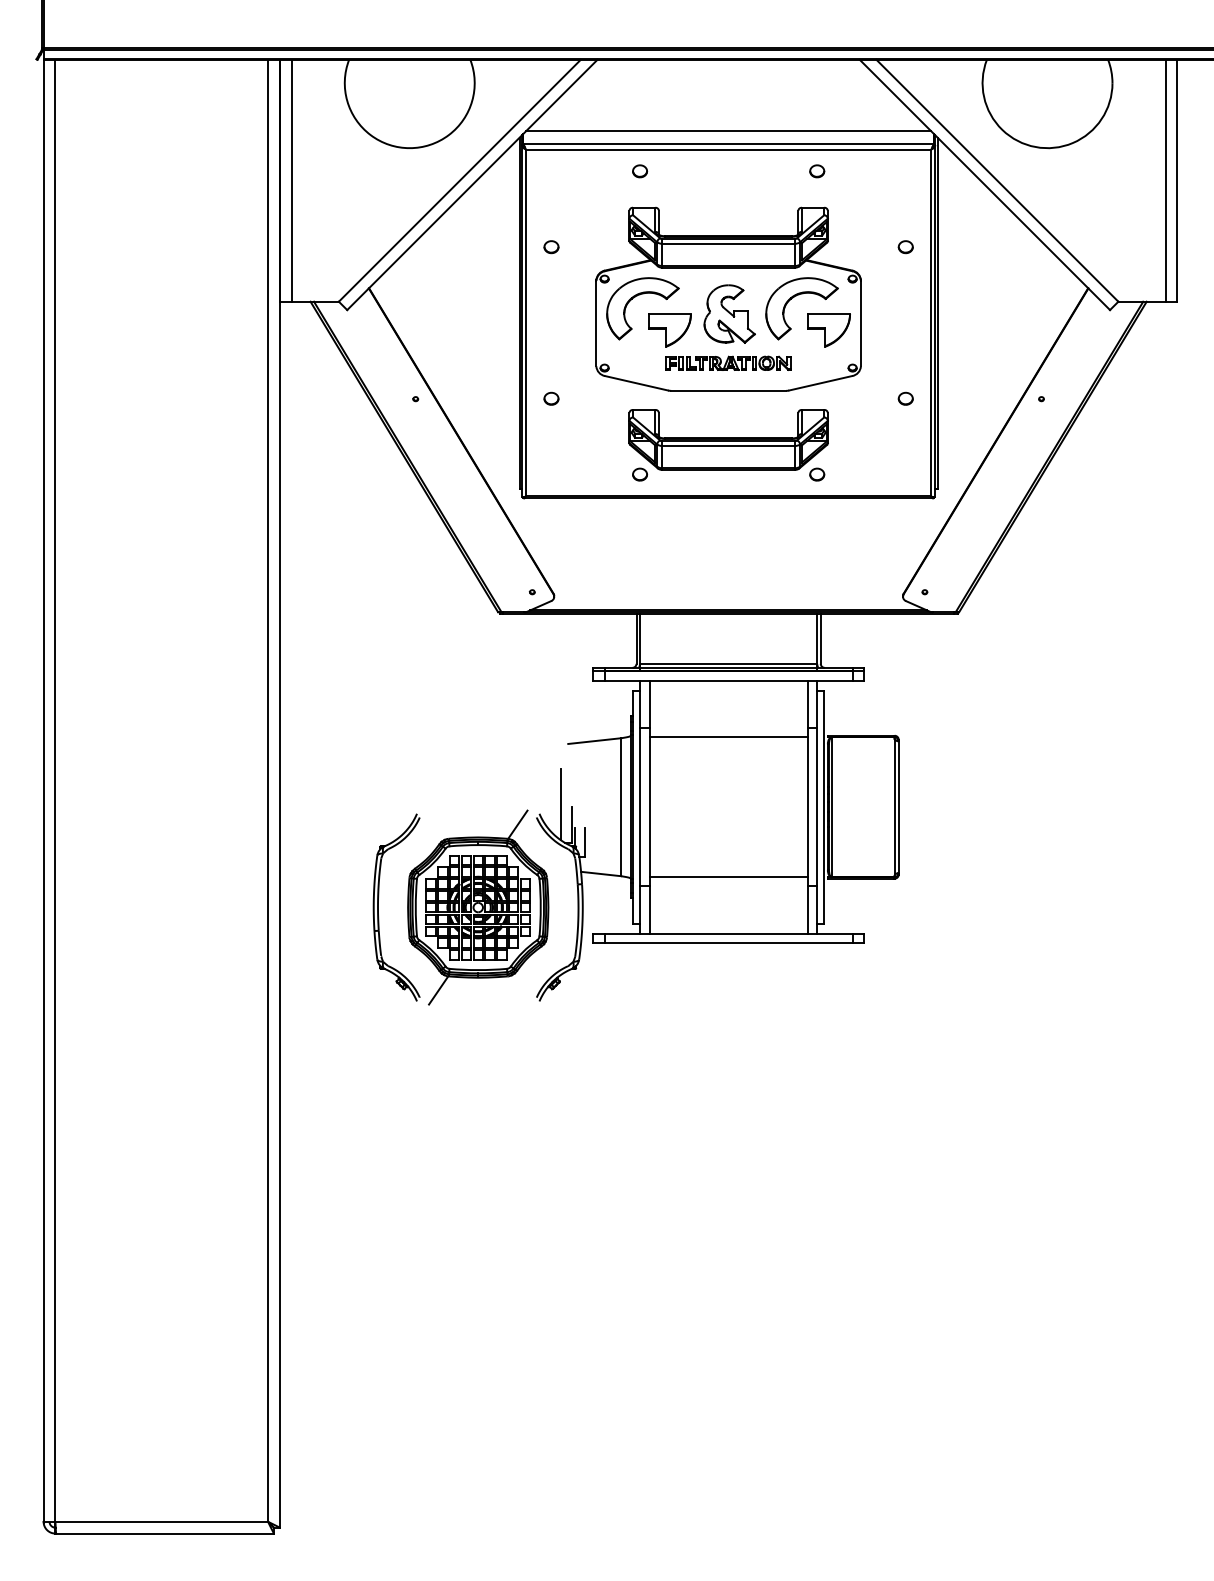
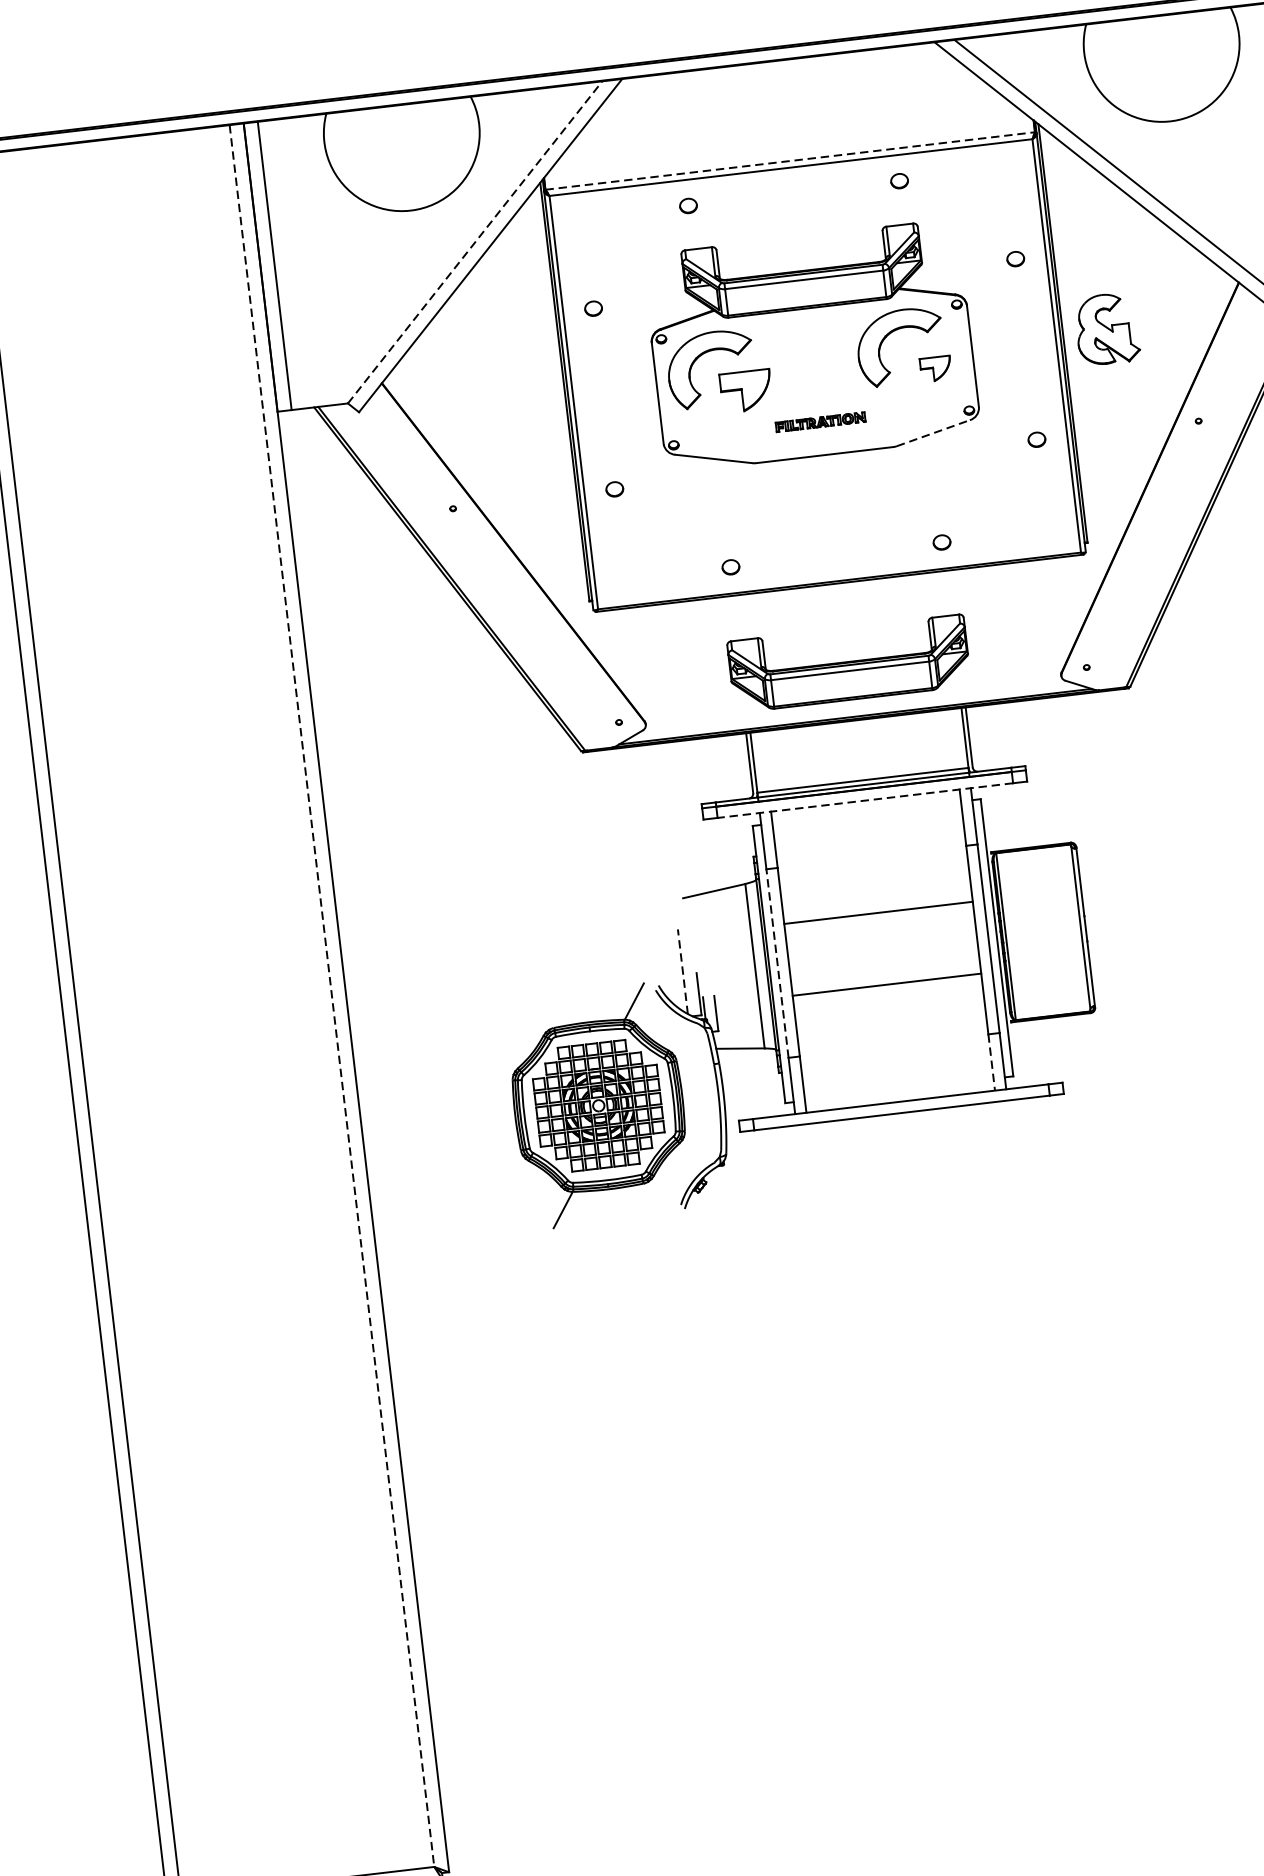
line: (728, 131) -> (788, 146), removed
line: (729, 144) -> (791, 161), solid -> dashed
line: (460, 180) -> (475, 242), solid -> dashed
part: (729, 313) -> (1106, 328), moved
part: (828, 330) -> (935, 369), size x0.6
part: (728, 362) -> (820, 421), size x0.6
line: (821, 383) -> (934, 433), solid -> dashed
part: (728, 439) -> (849, 663), moved
line: (728, 680) -> (865, 800), solid -> dashed
line: (728, 737) -> (878, 913), moved
line: (268, 790) -> (332, 995), solid -> dashed
line: (560, 804) -> (682, 971), solid -> dashed
line: (640, 806) -> (777, 962), solid -> dashed
line: (728, 877) -> (886, 984), moved
part: (378, 907) -> (479, 1119), removed
line: (807, 909) -> (991, 1061), solid -> dashed

